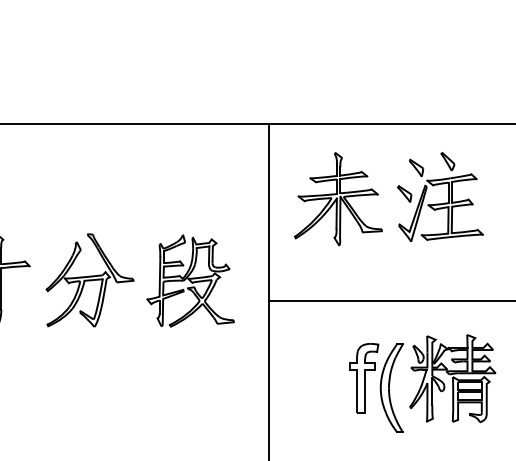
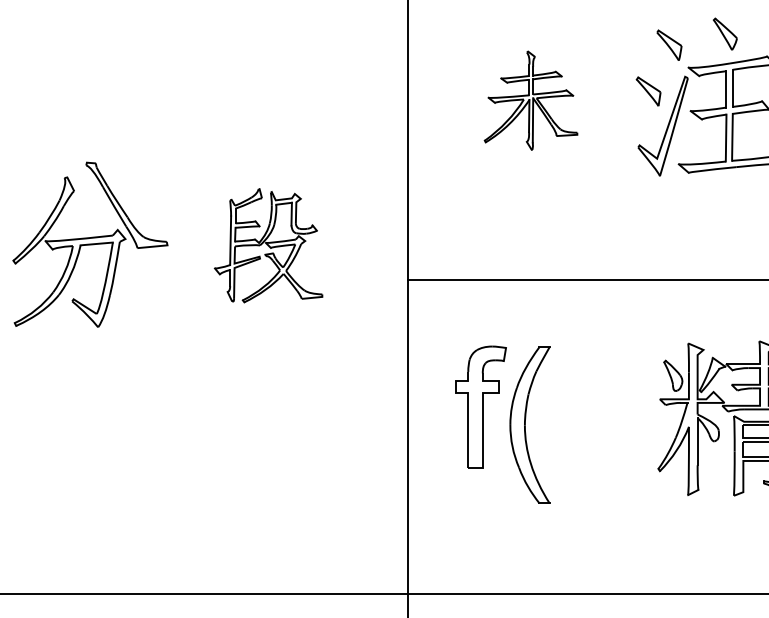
part: (338, 199) -> (531, 101), size x0.6
part: (190, 280) -> (268, 244), size x0.7
part: (376, 387) -> (502, 423), moved

